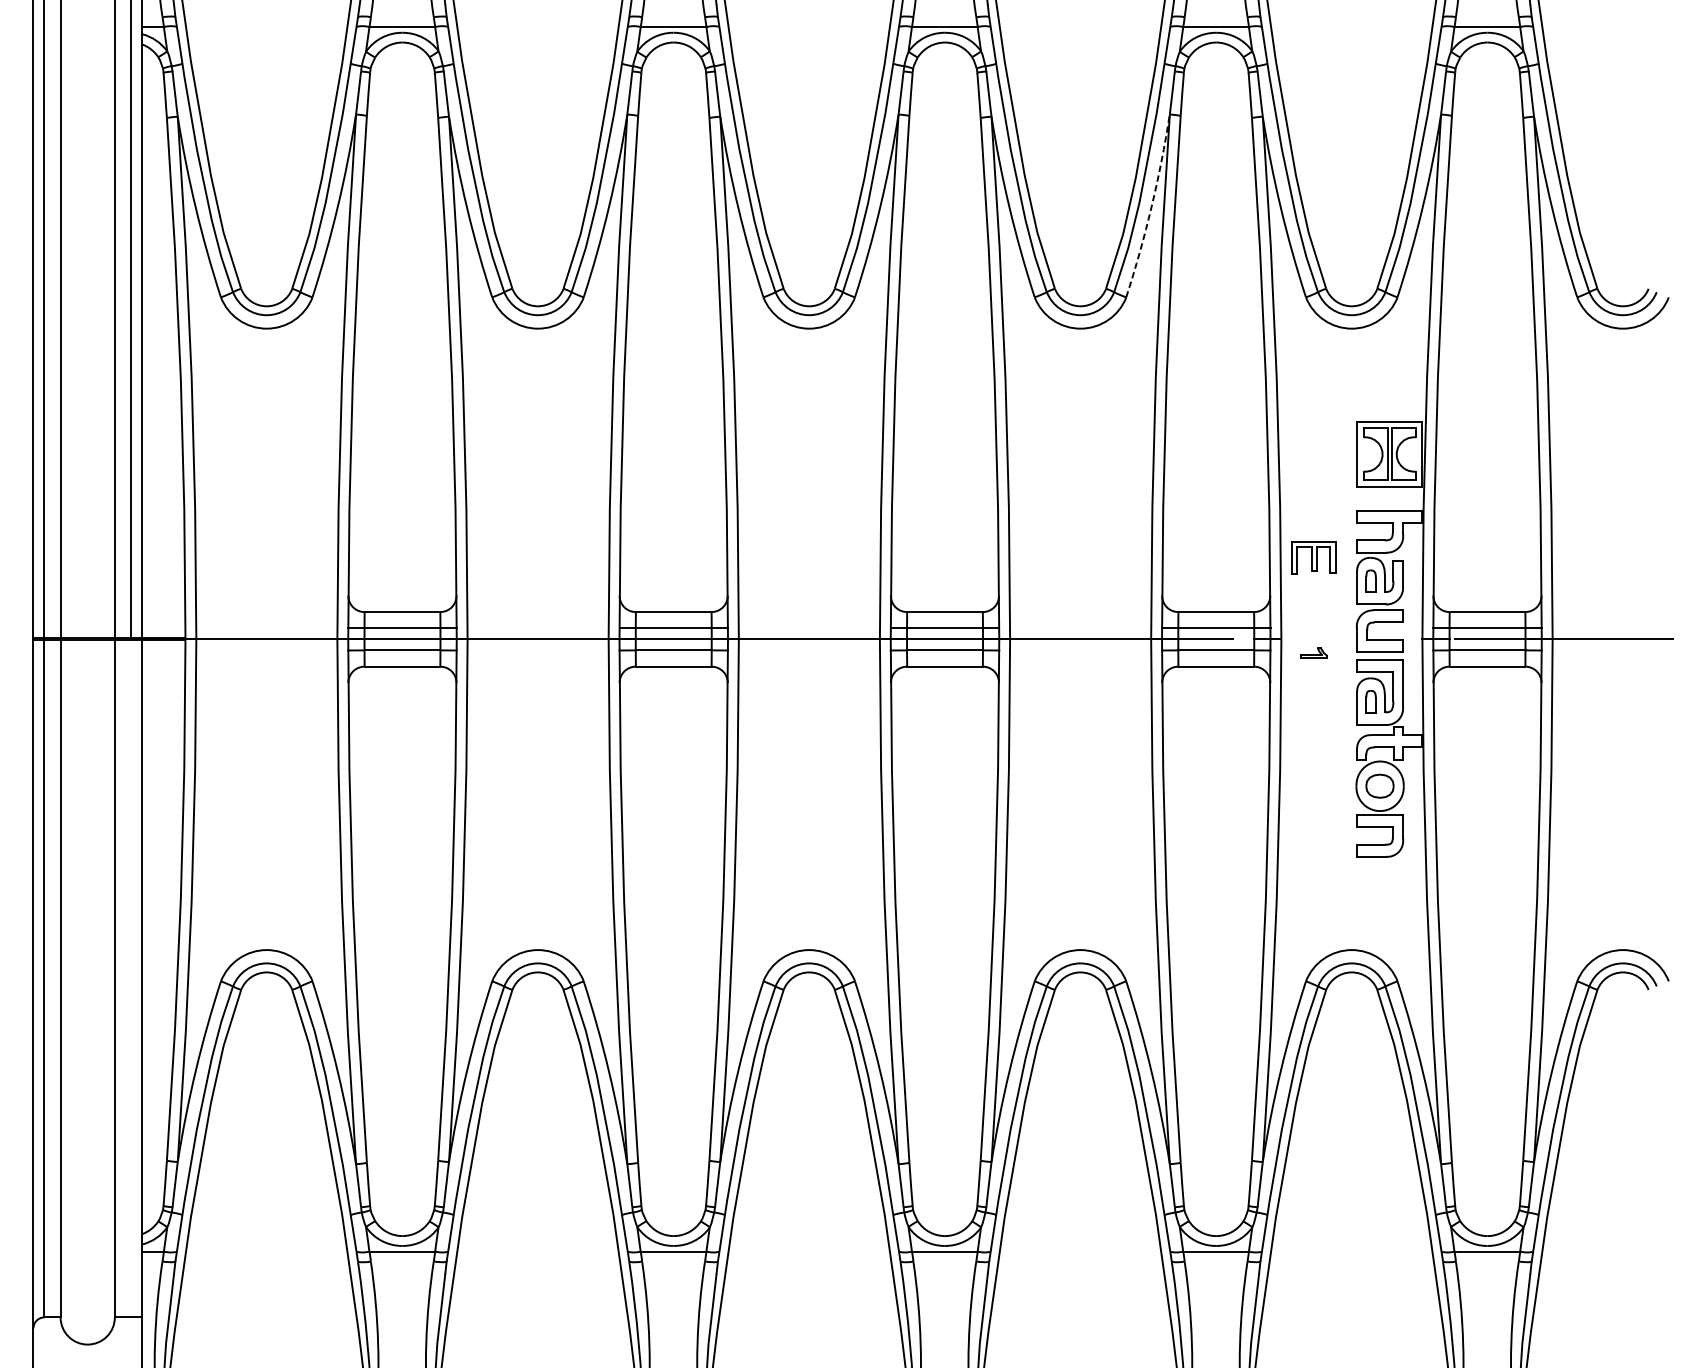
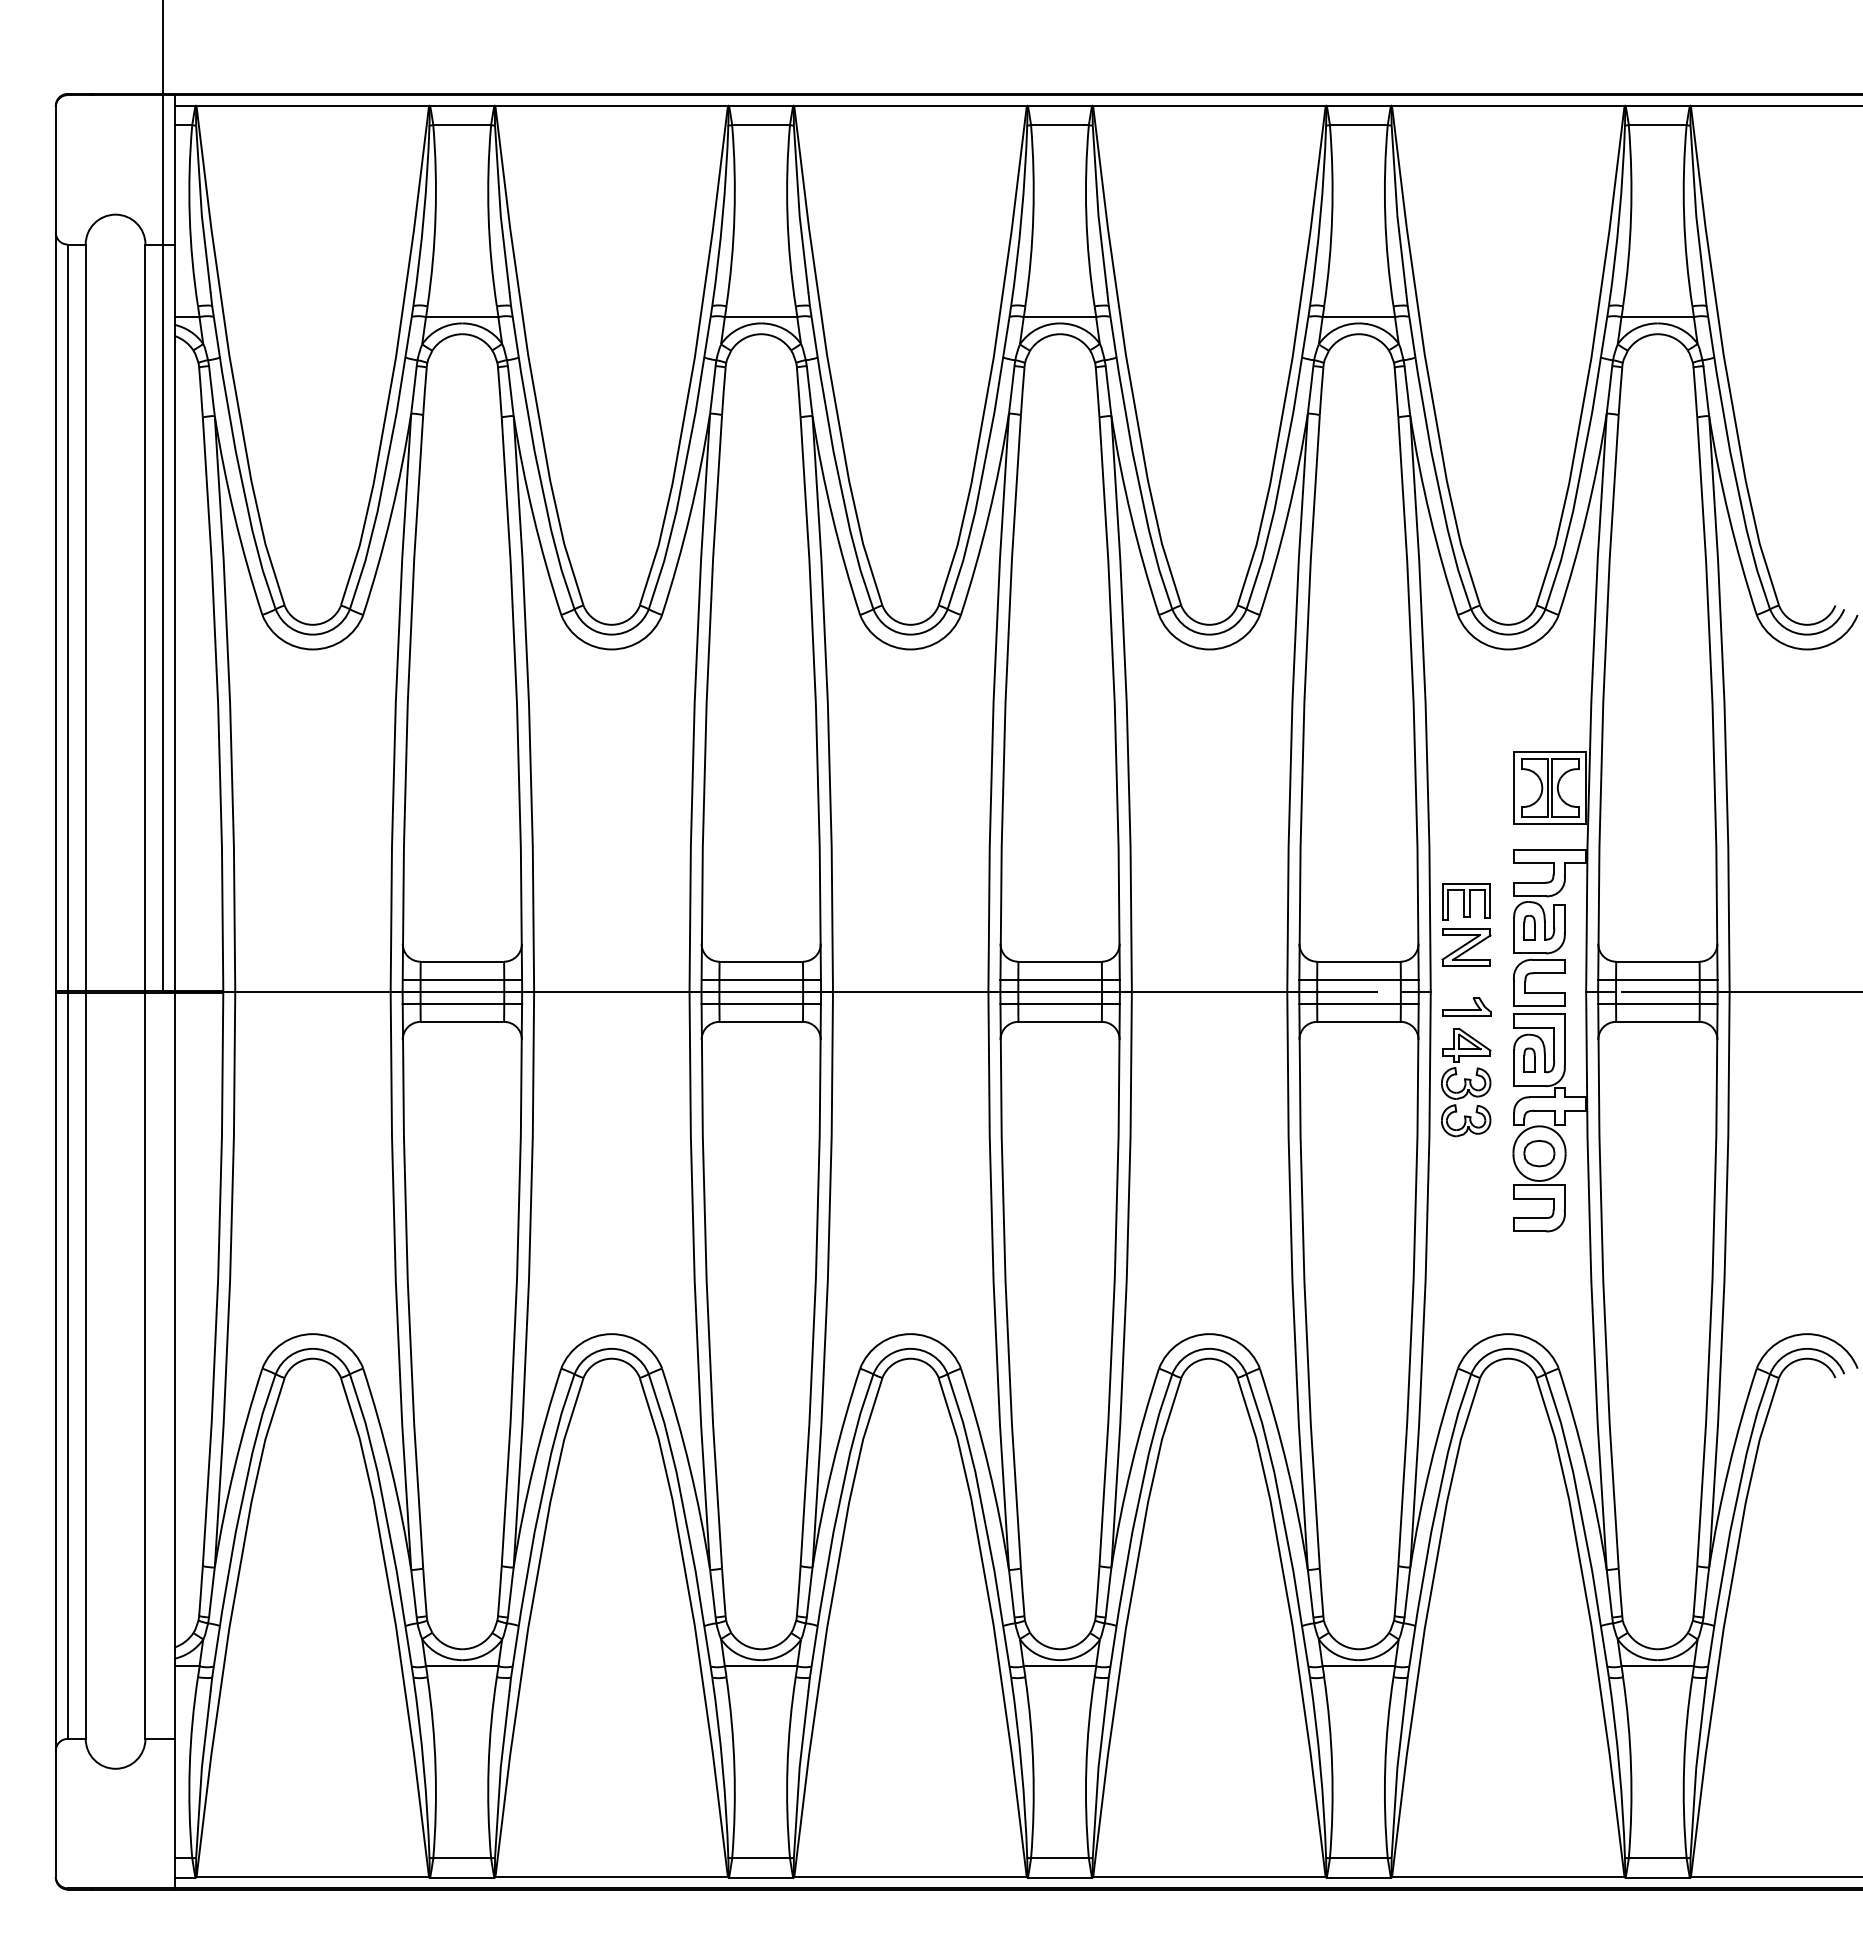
arc: (1151, 207) -> (1287, 515), dashed -> solid
part: (1313, 599) -> (1466, 947), added
part: (1313, 652) -> (1466, 1006), size x1.67
part: (1313, 721) -> (1466, 1082), added

